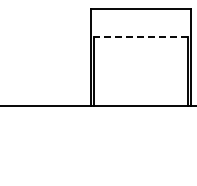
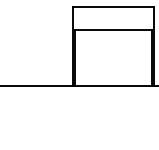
line: (140, 37) -> (113, 30), dashed -> solid

